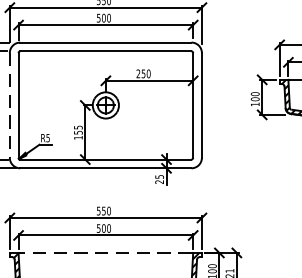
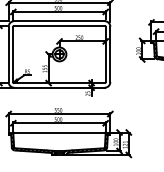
line: (9, 105) -> (8, 54), dashed -> solid
line: (105, 252) -> (59, 132), dashed -> solid

